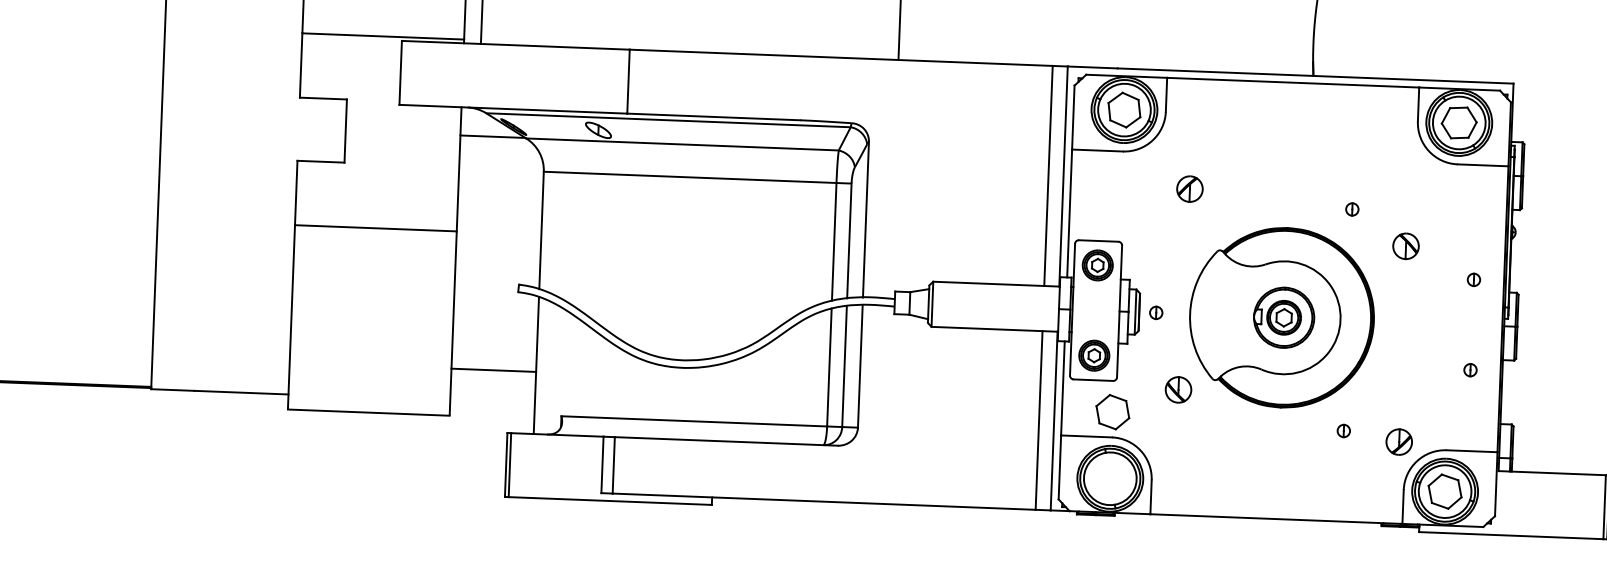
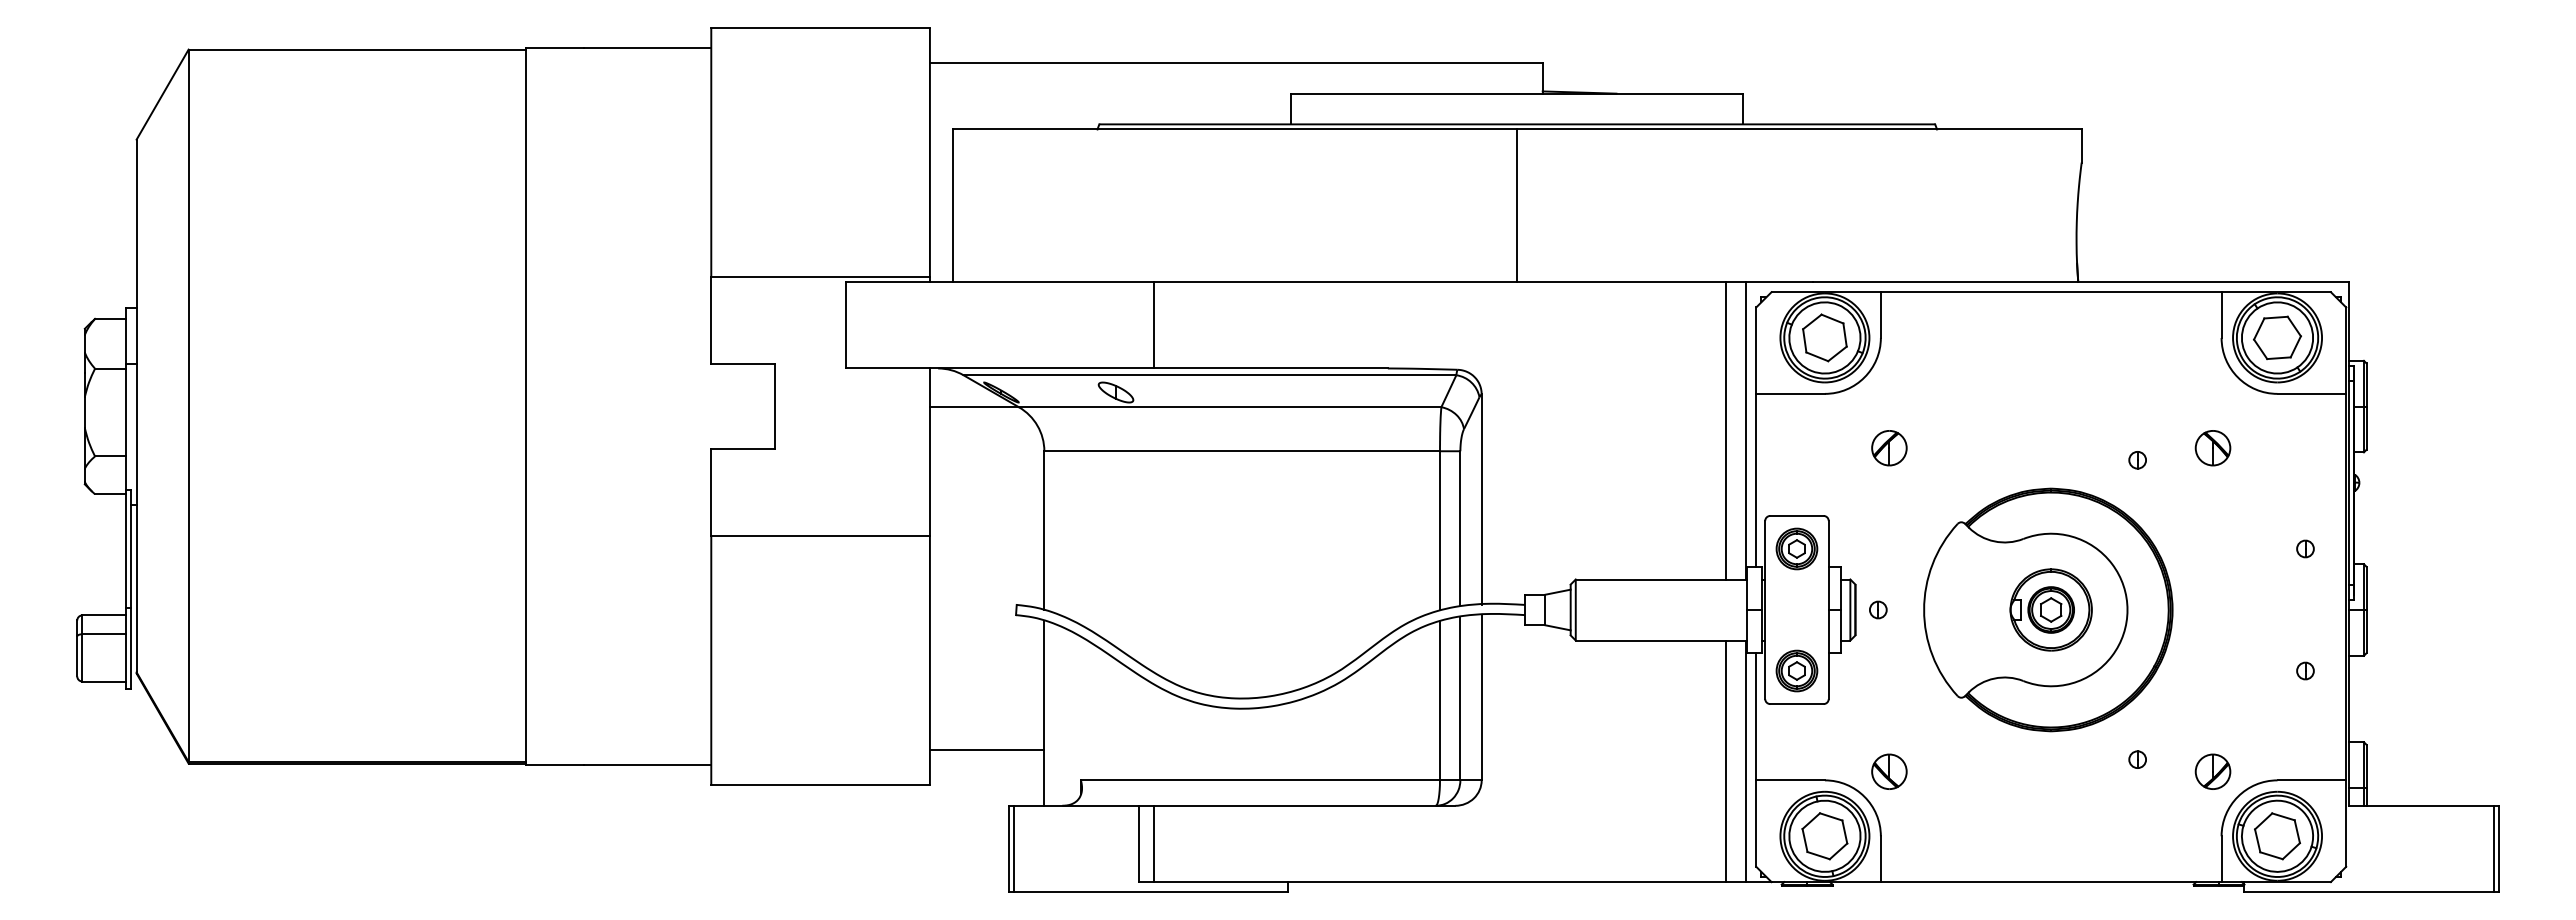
part: (1190, 189) -> (1889, 448), moved
part: (1405, 246) -> (2212, 448), moved
line: (493, 370) -> (986, 749), moved
part: (1178, 389) -> (1889, 771), moved
part: (1112, 412) -> (1824, 836), moved

